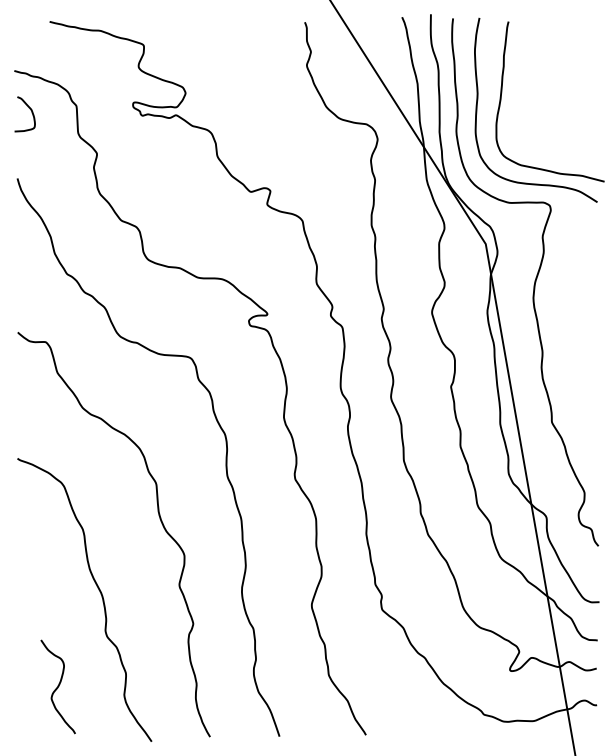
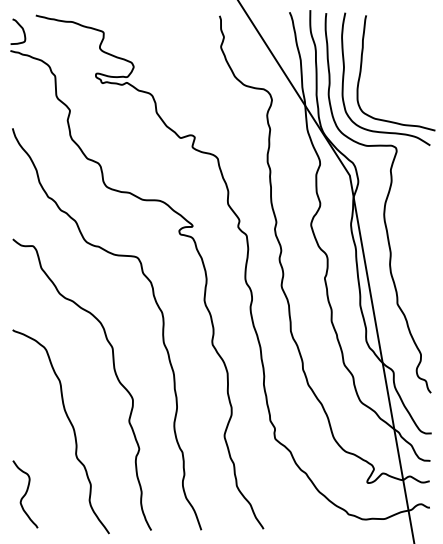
curve: (29, 109) -> (21, 28), moved
curve: (57, 686) -> (24, 494), moved

